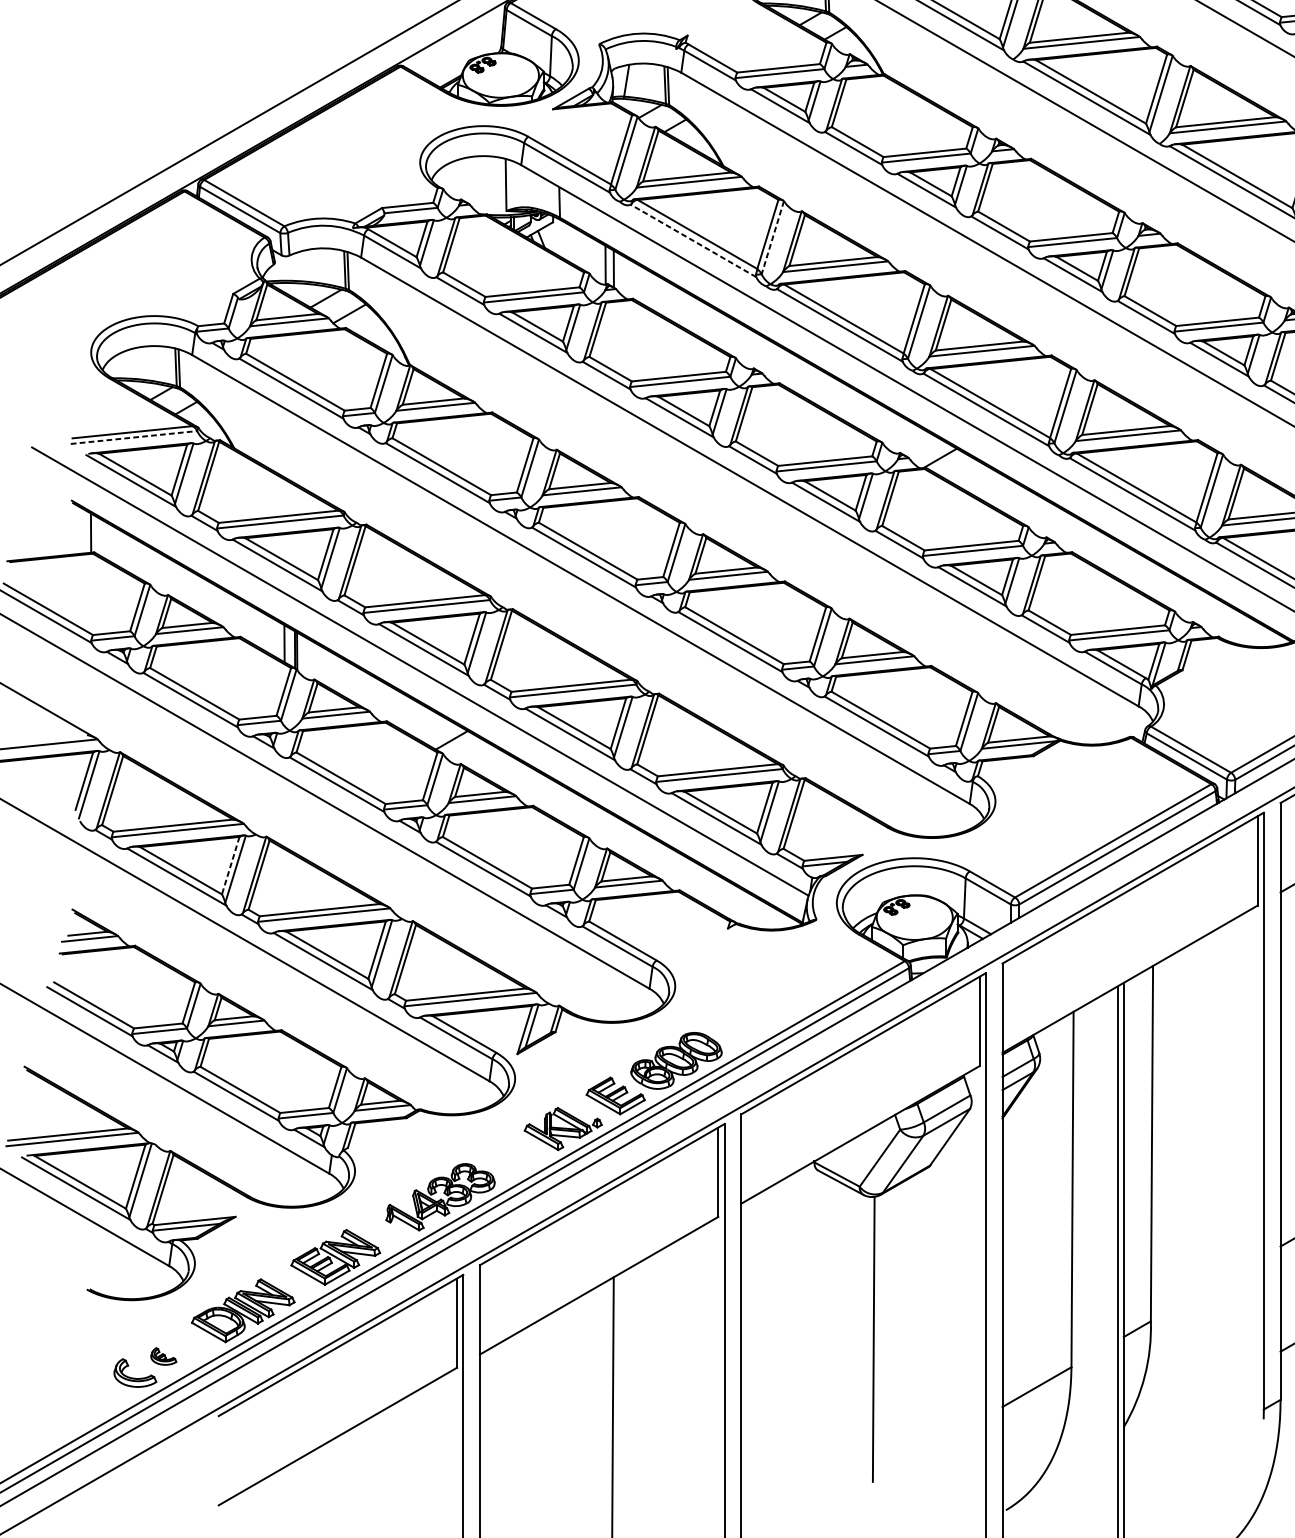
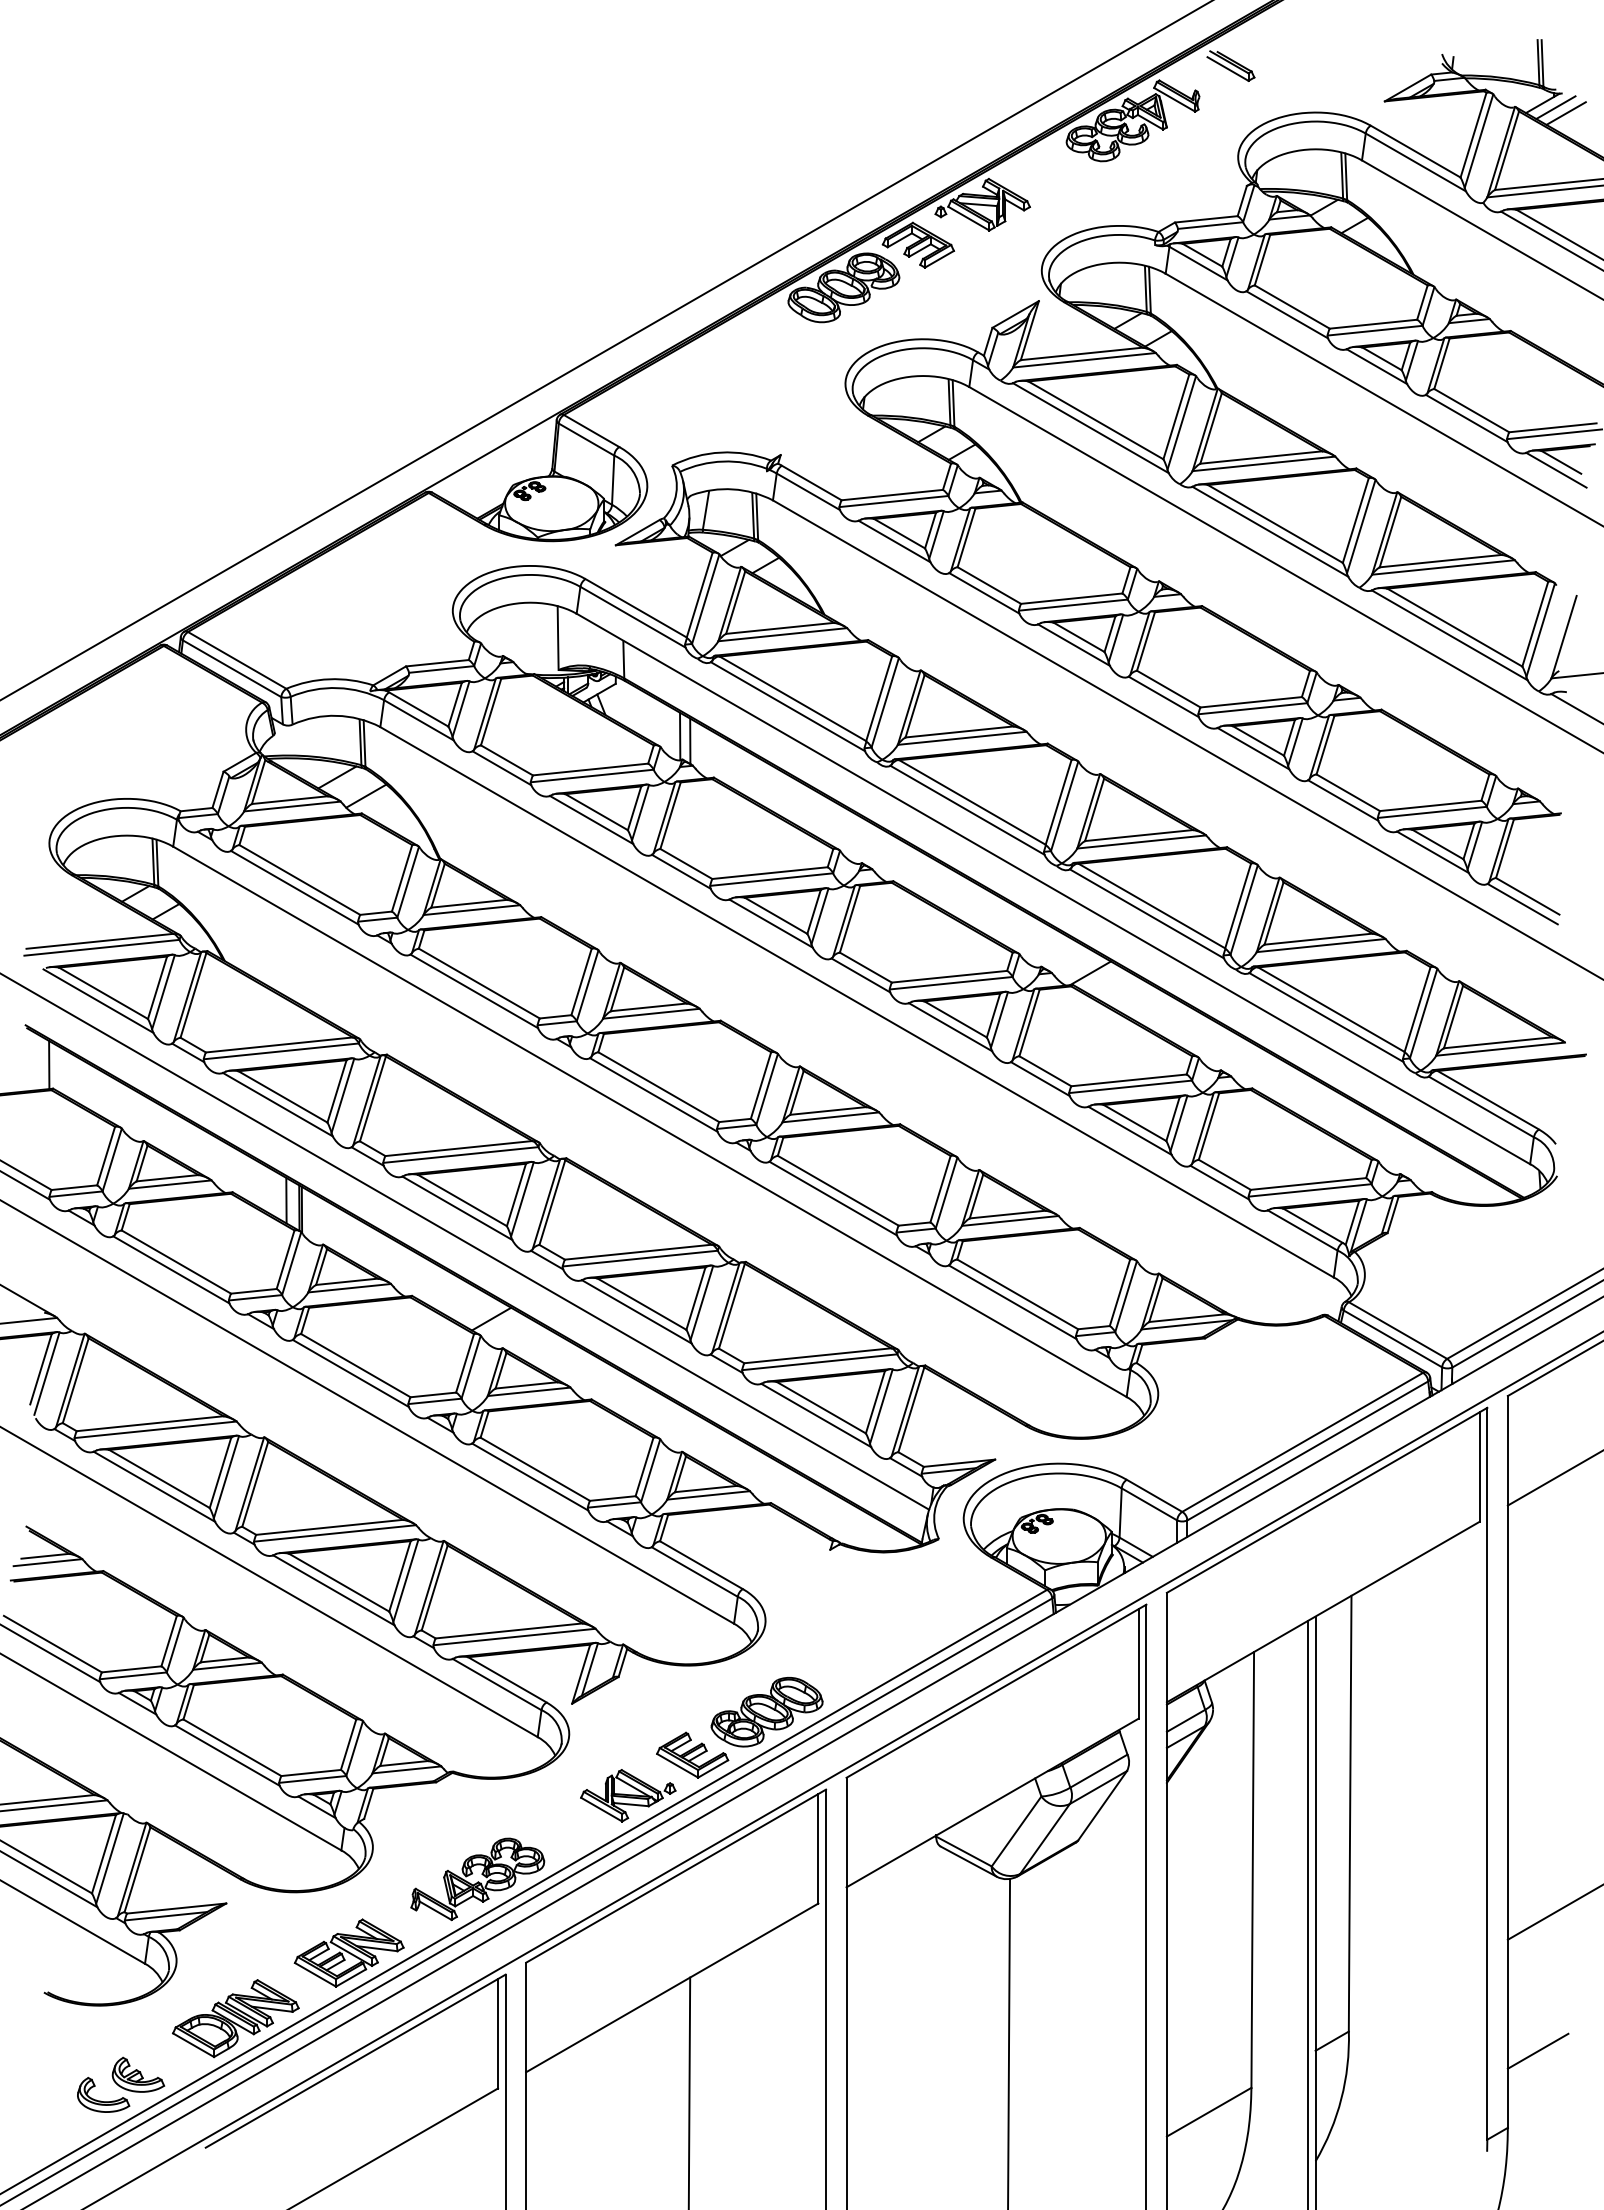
line: (773, 237) -> (885, 702), dashed -> solid
line: (693, 240) -> (787, 706), dashed -> solid
line: (133, 437) -> (101, 947), dashed -> solid
line: (230, 865) -> (220, 1472), dashed -> solid
part: (163, 1356) -> (138, 2074), size x1.67

